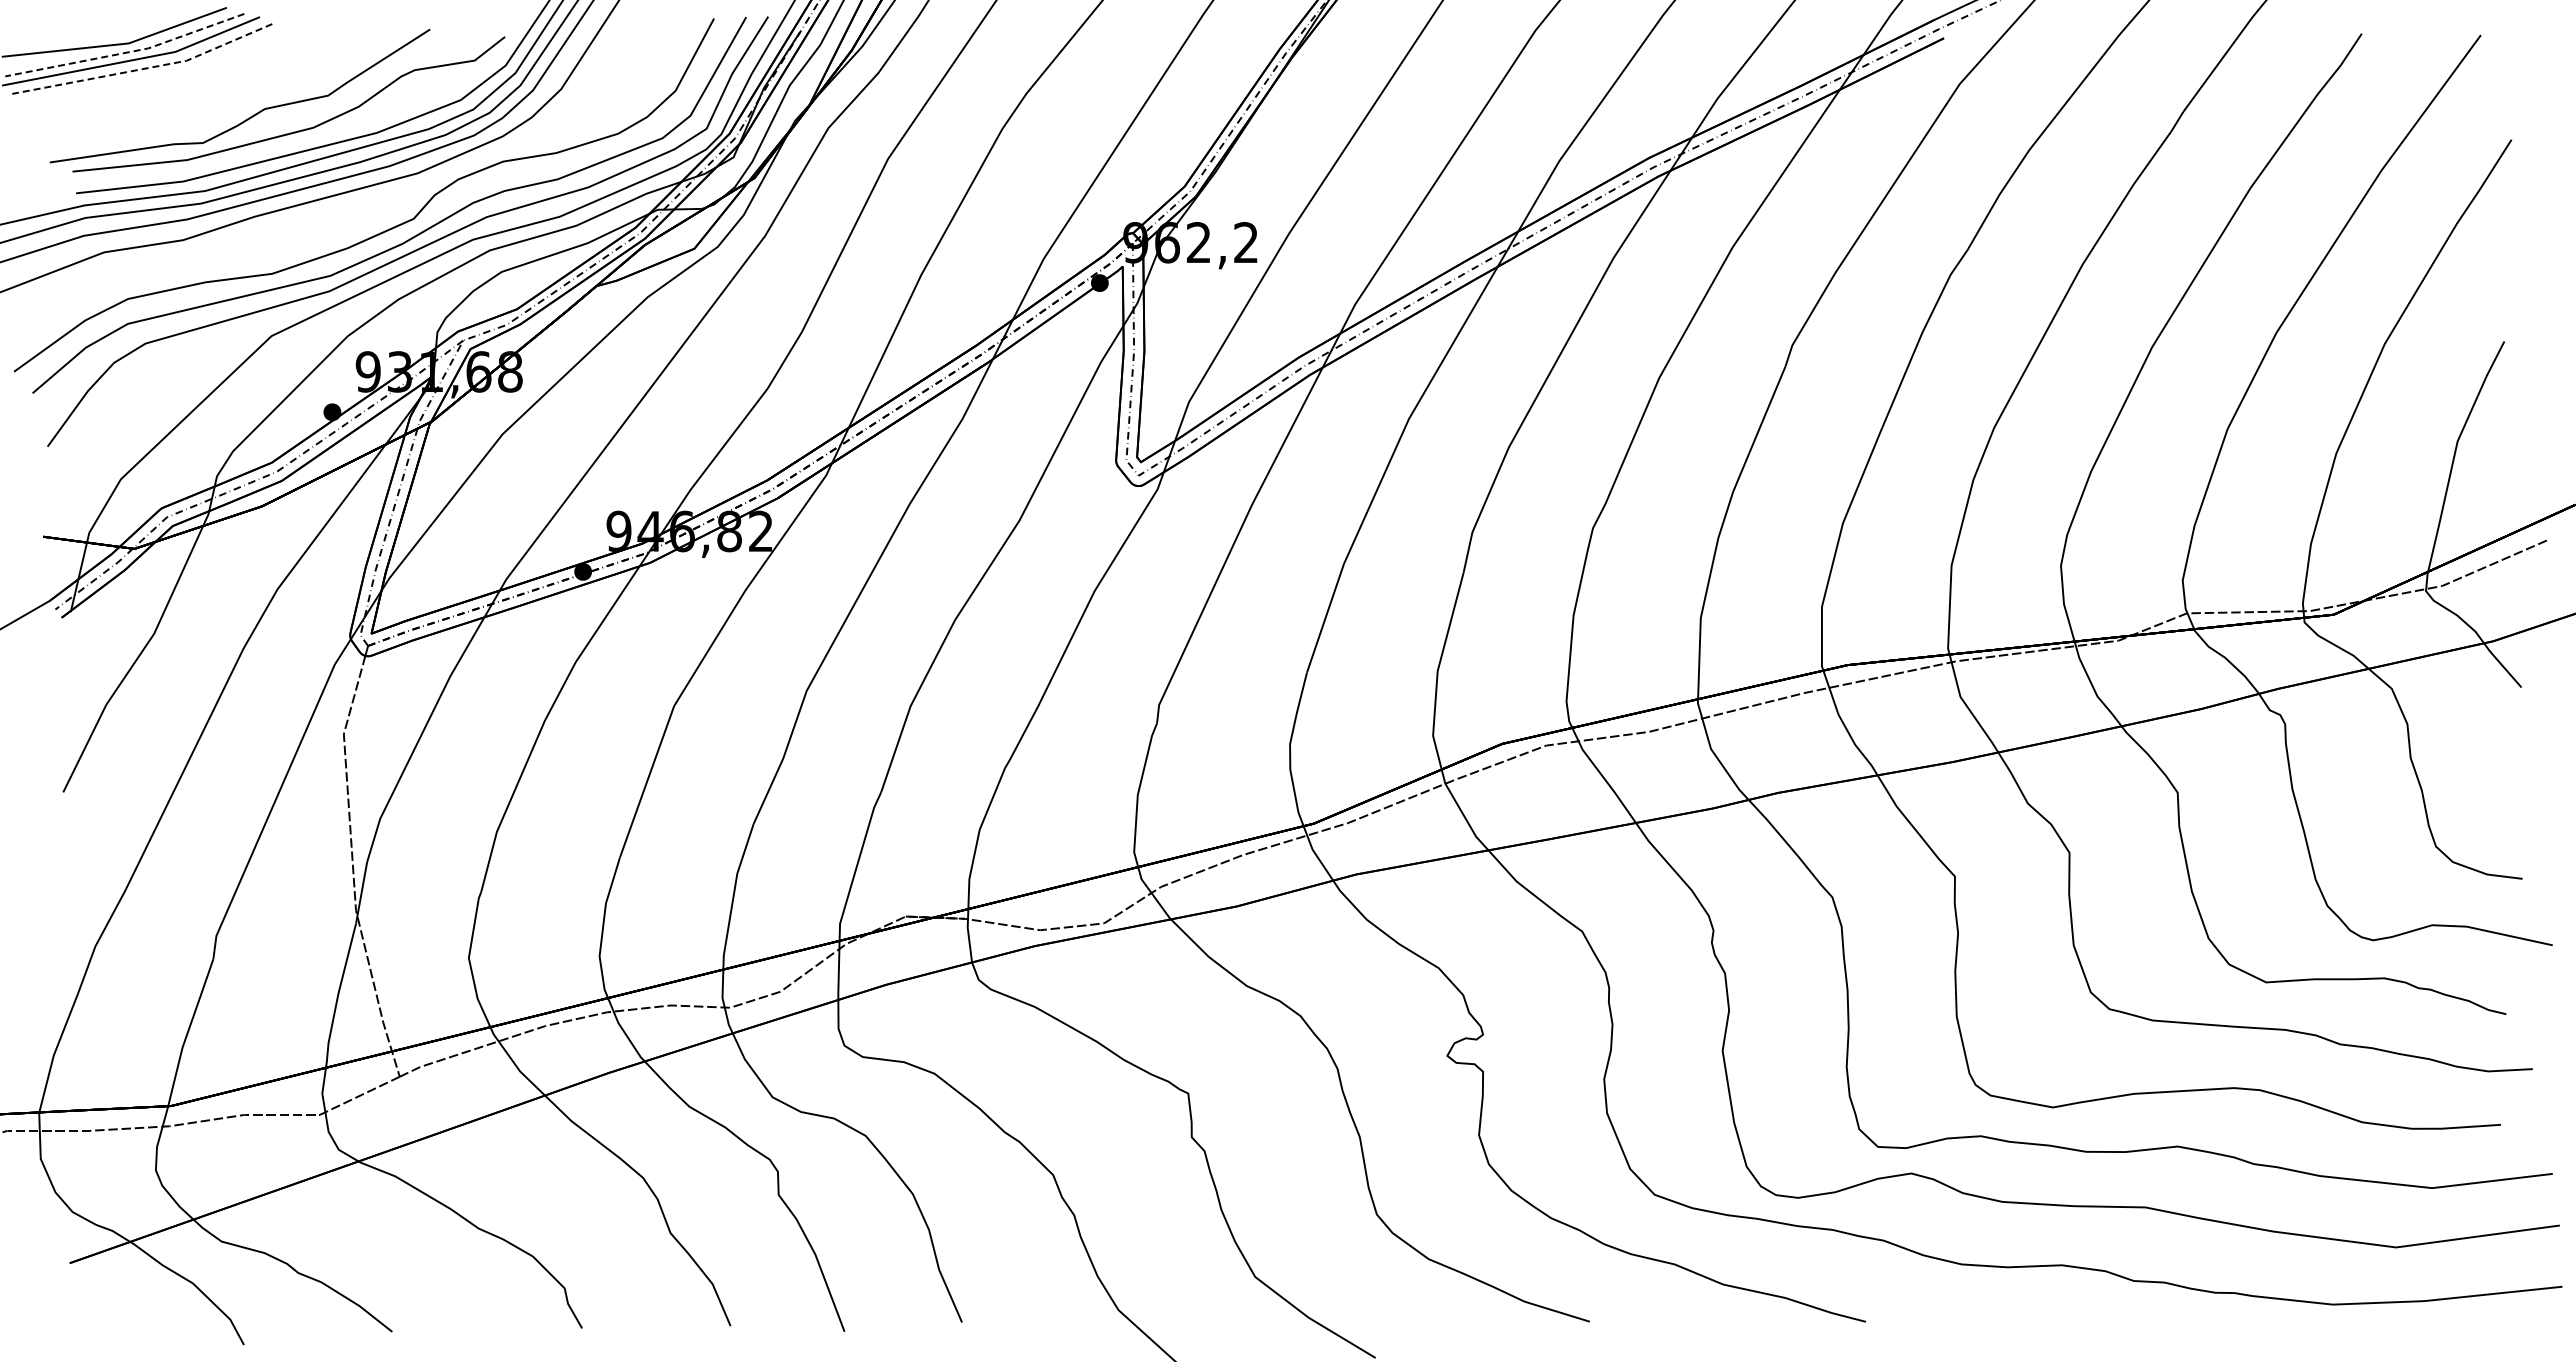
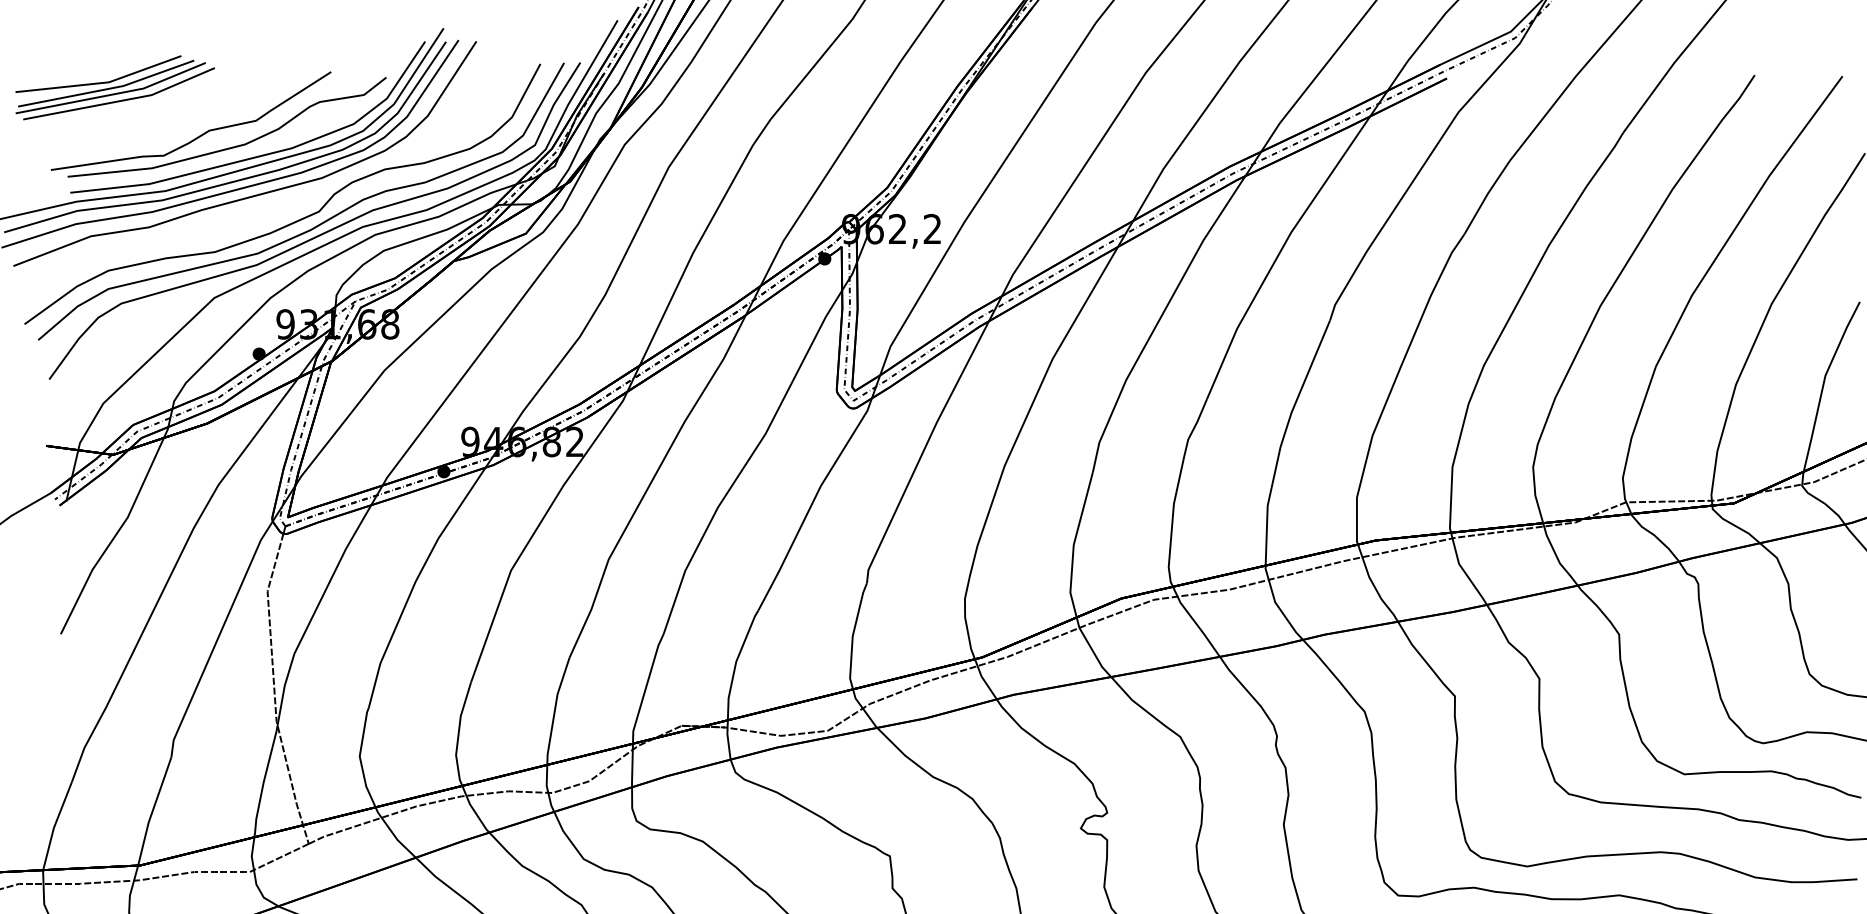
line: (127, 52) -> (108, 88), dashed -> solid
line: (145, 68) -> (121, 100), dashed -> solid

